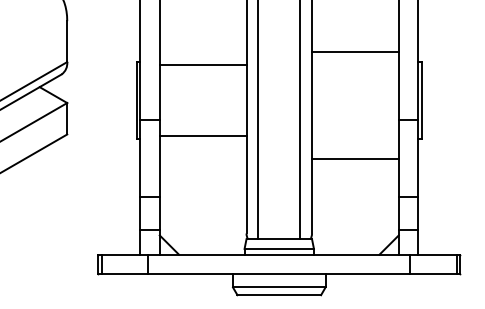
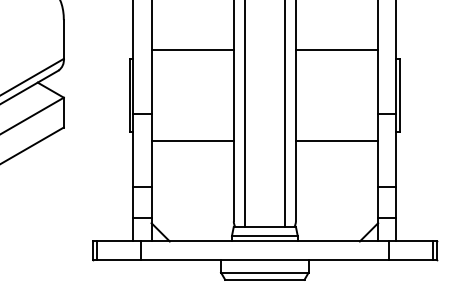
line: (202, 64) -> (192, 49), moved
line: (202, 135) -> (192, 140), moved
line: (354, 158) -> (336, 140), moved

